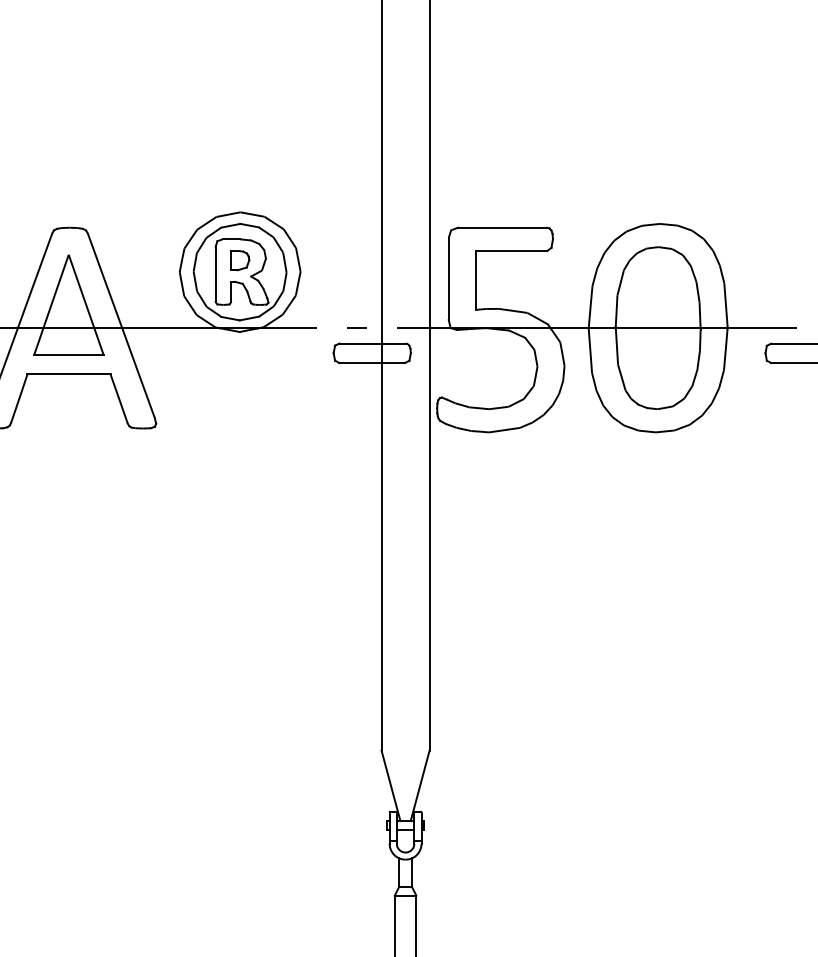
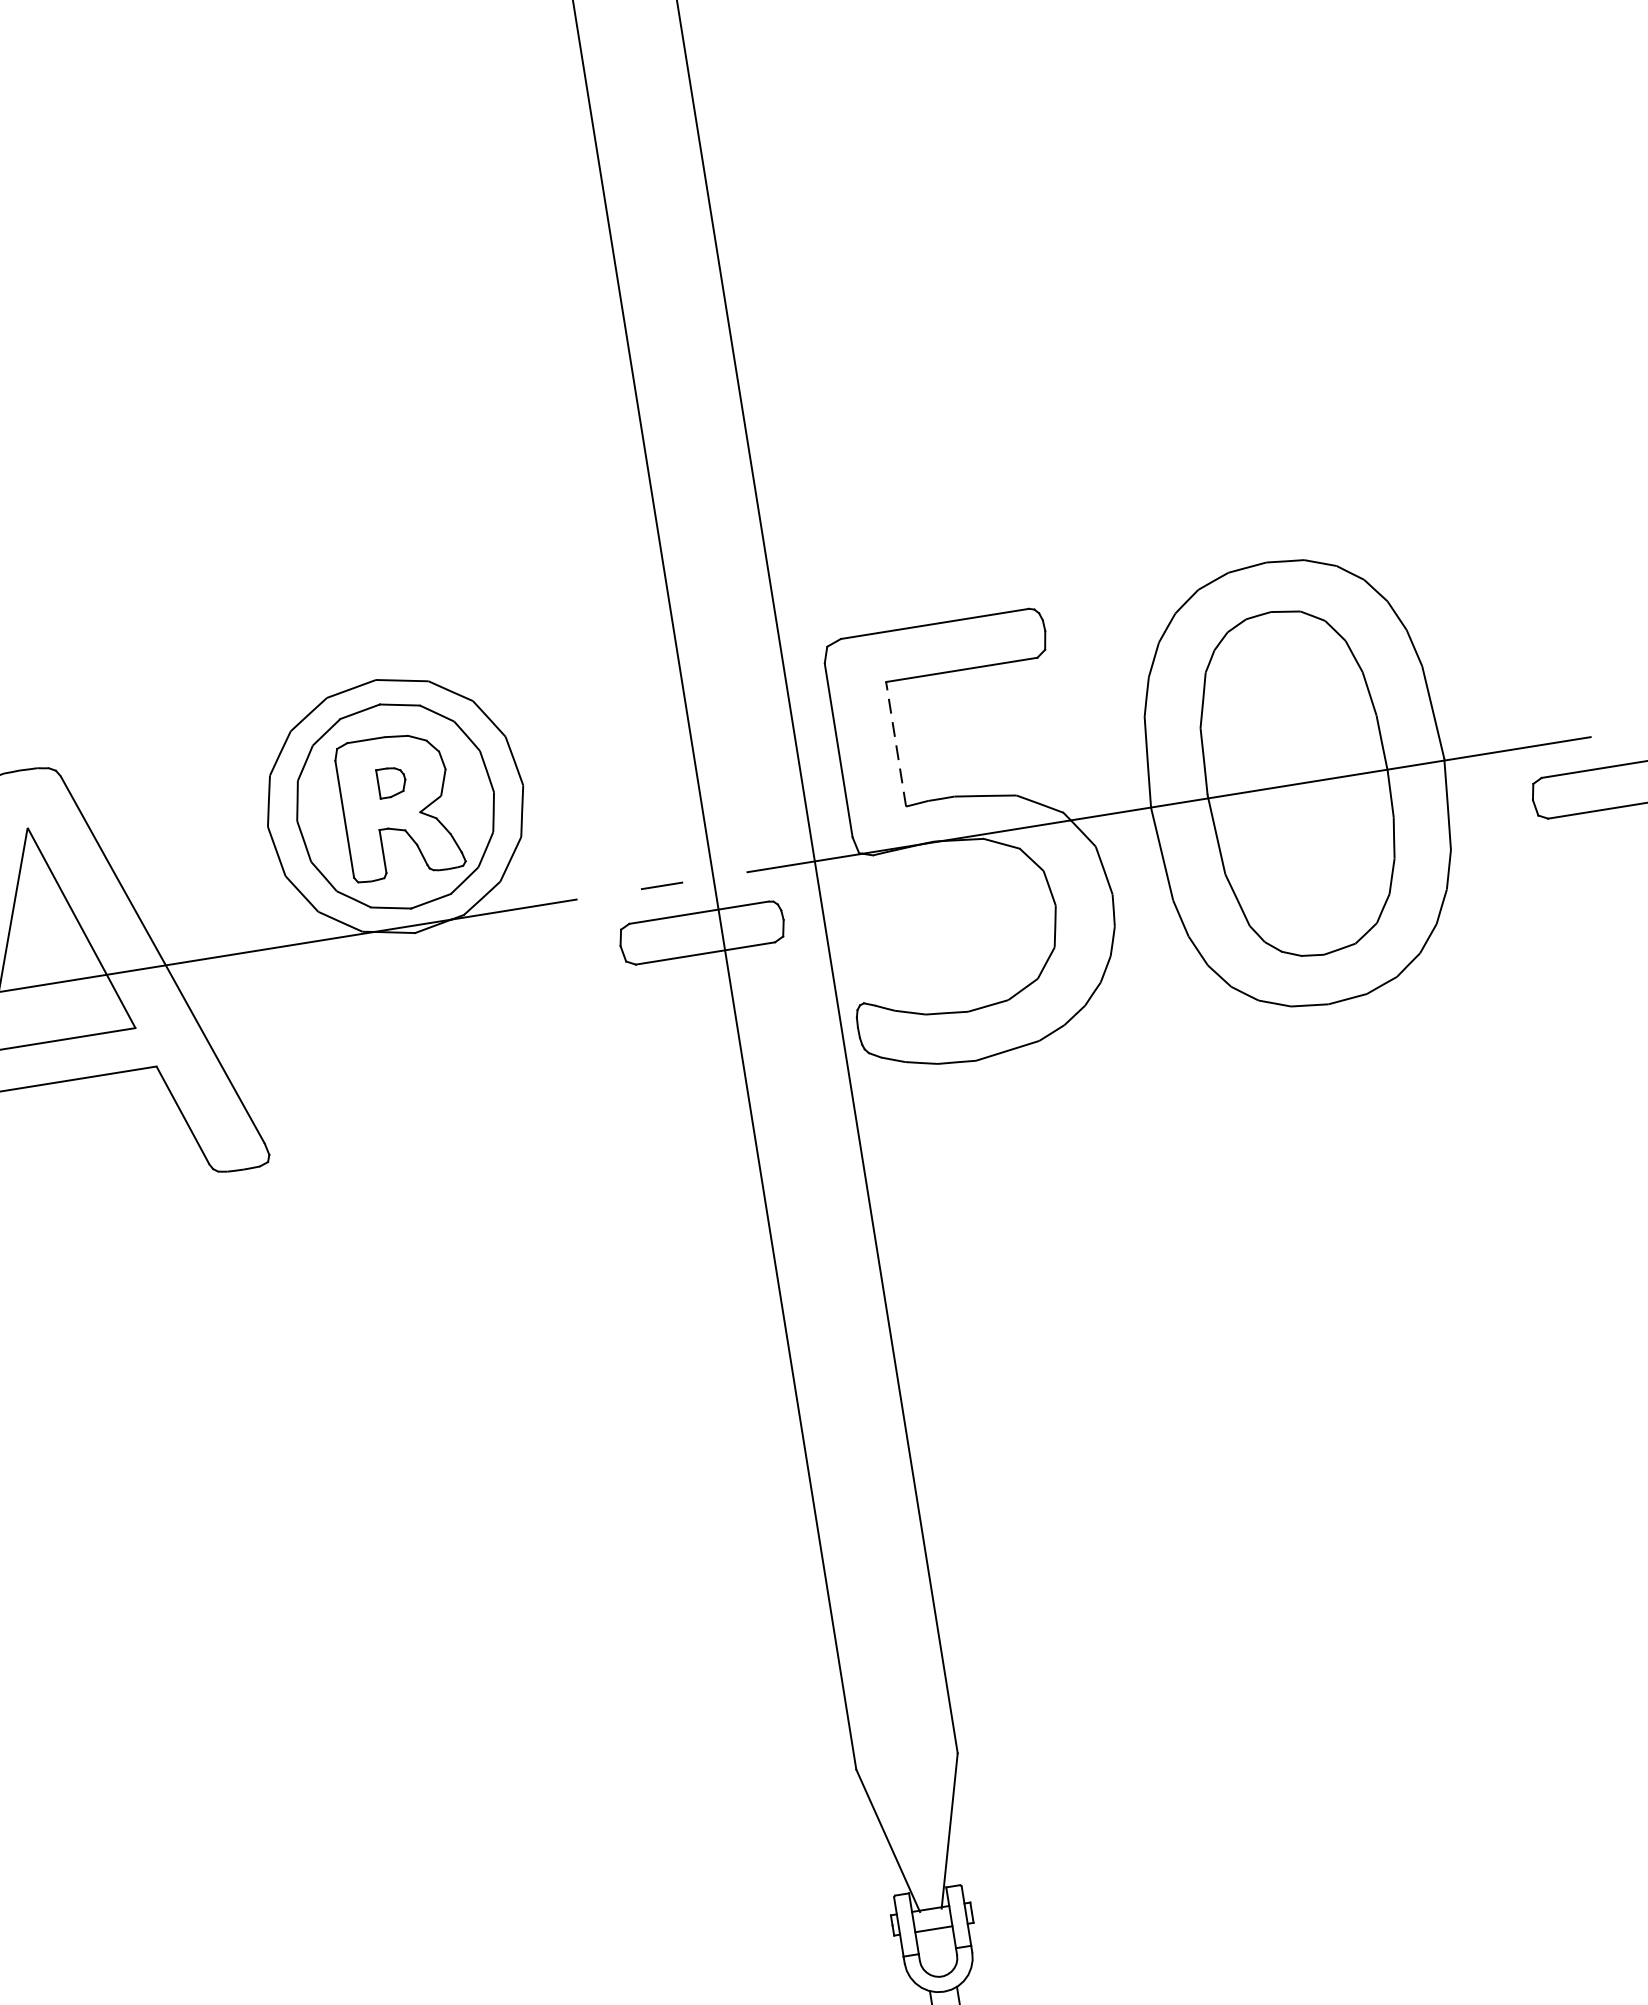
part: (240, 260) -> (392, 781), size x0.7
line: (475, 279) -> (895, 742), solid -> dashed

